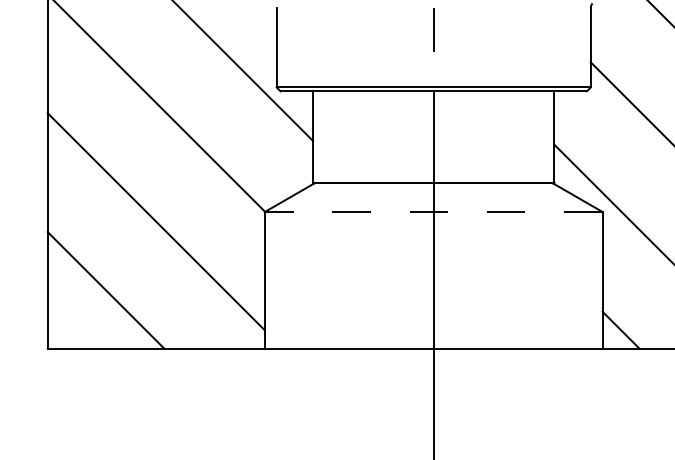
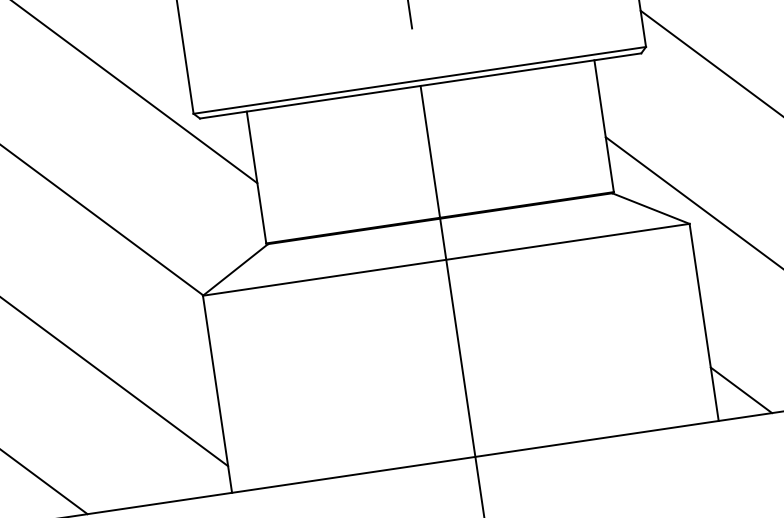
line: (433, 212) -> (446, 260), dashed -> solid

